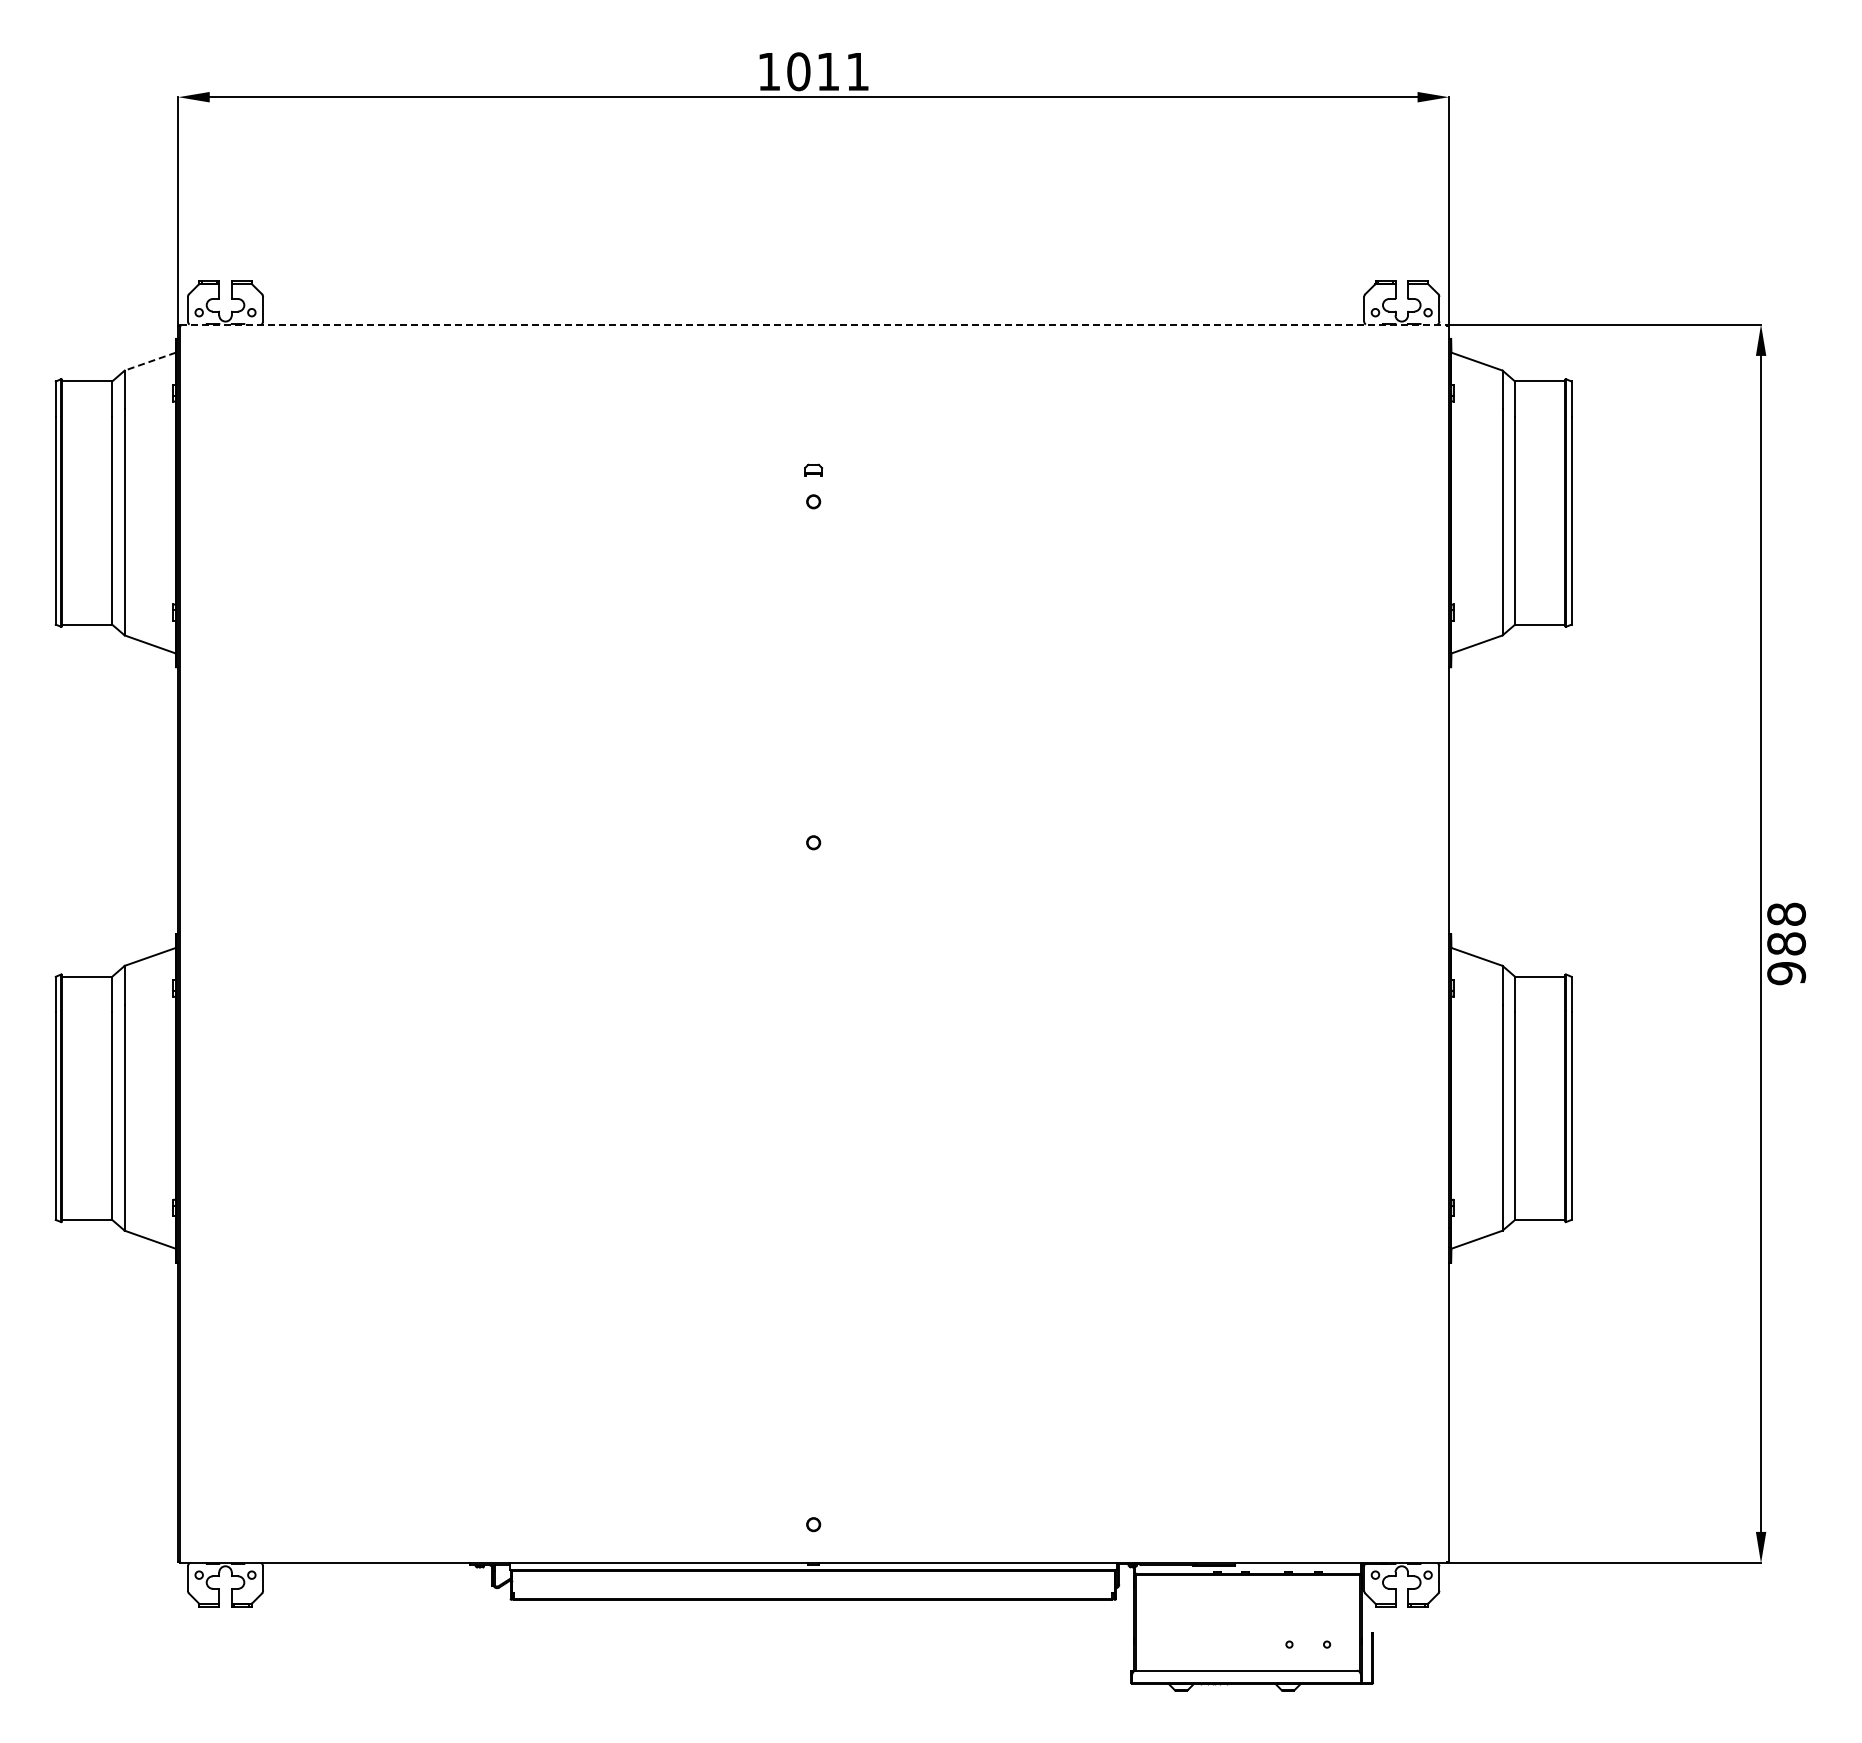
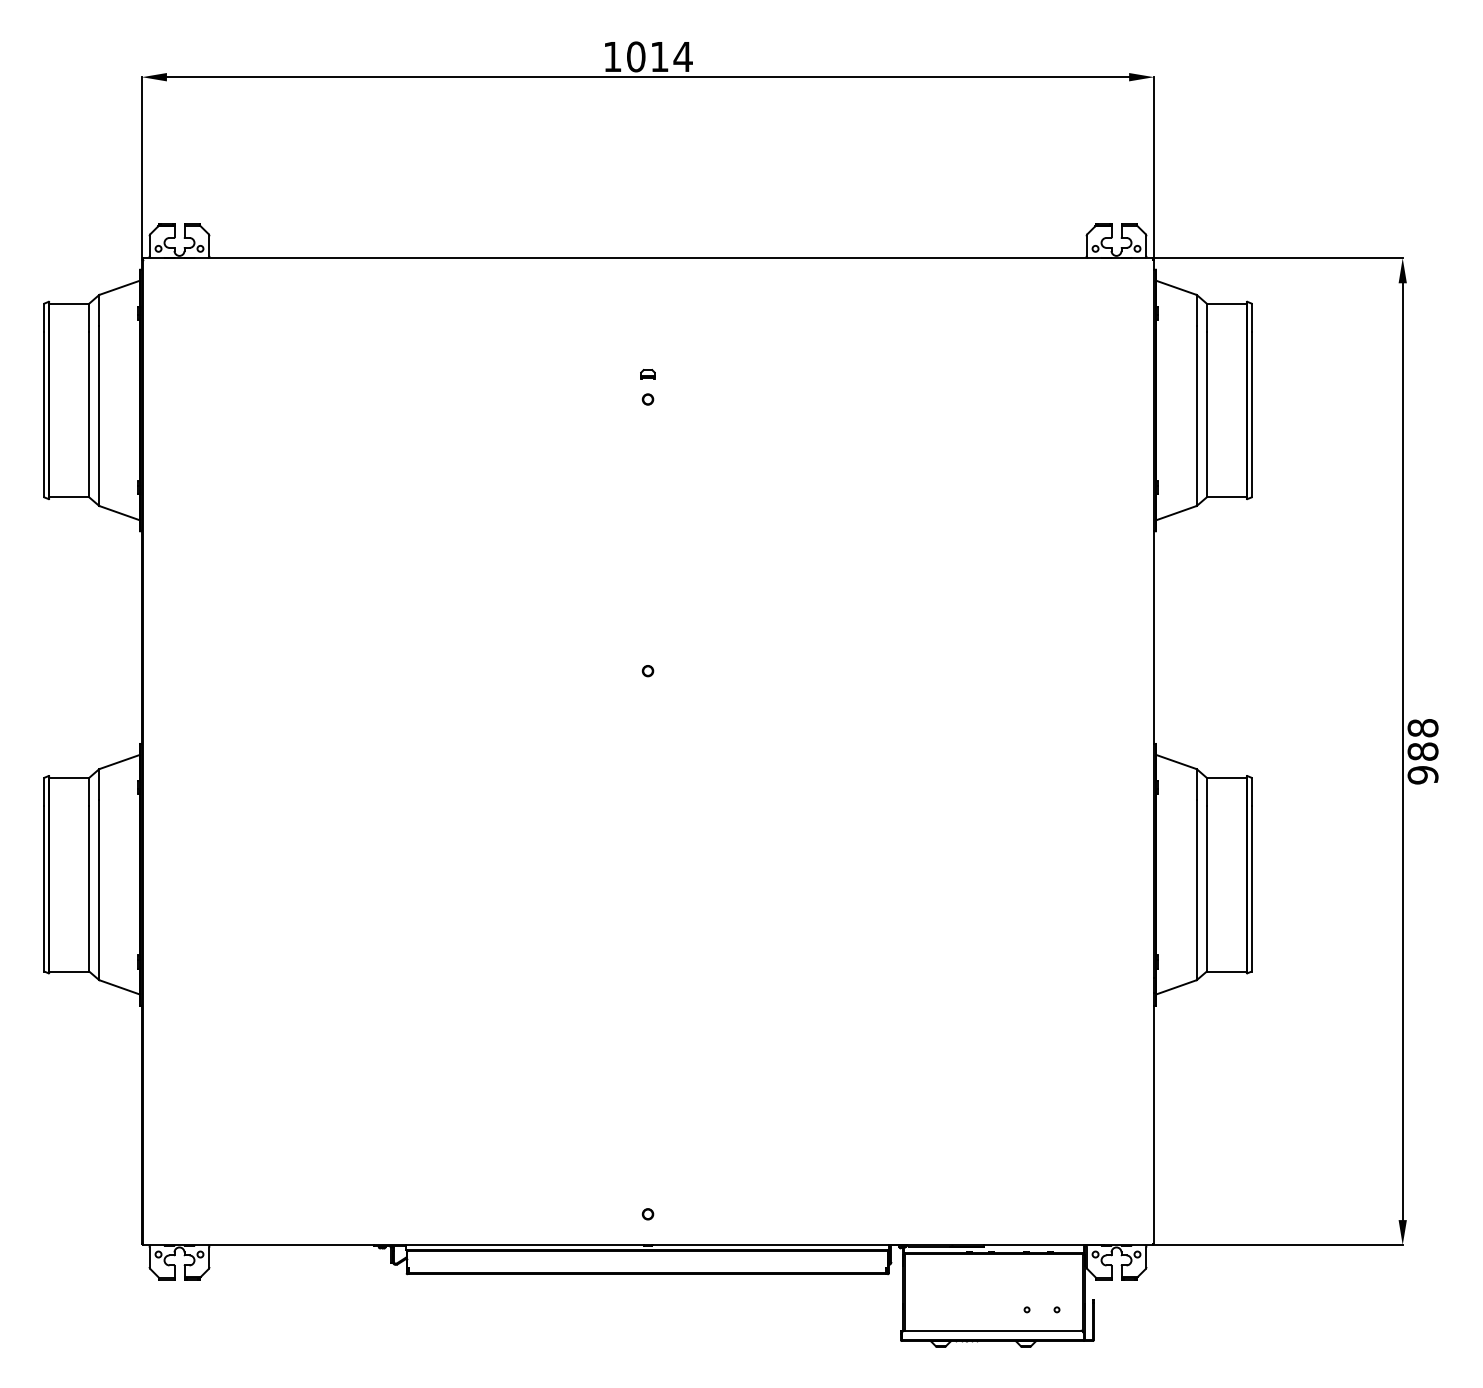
text: (857, 71) -> (682, 56), 1011 -> 1014
line: (813, 324) -> (647, 258), dashed -> solid
line: (149, 361) -> (118, 287), dashed -> solid

